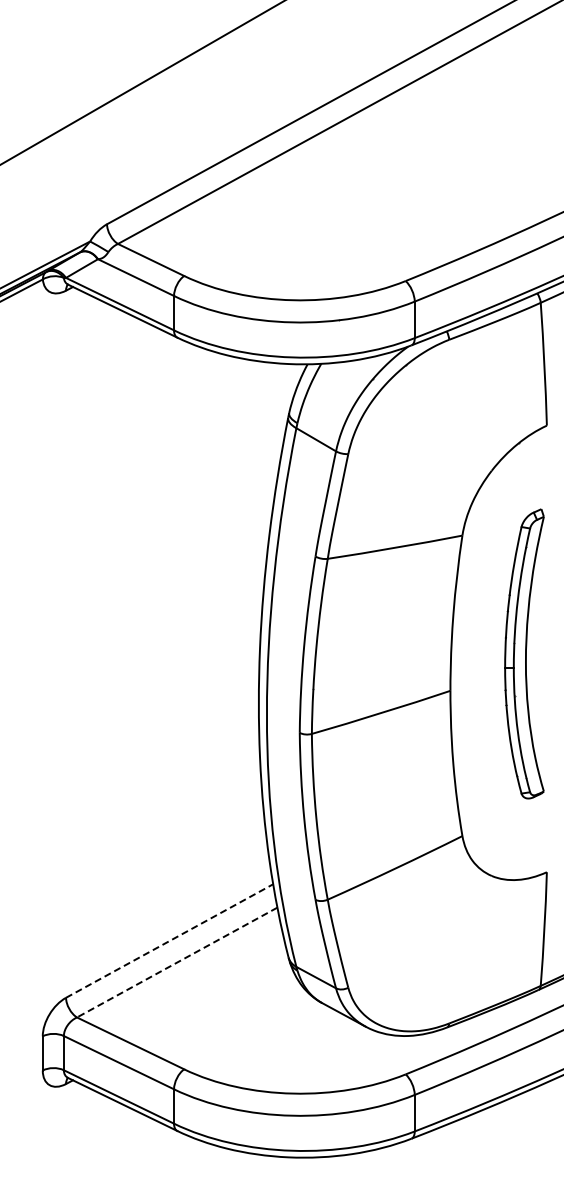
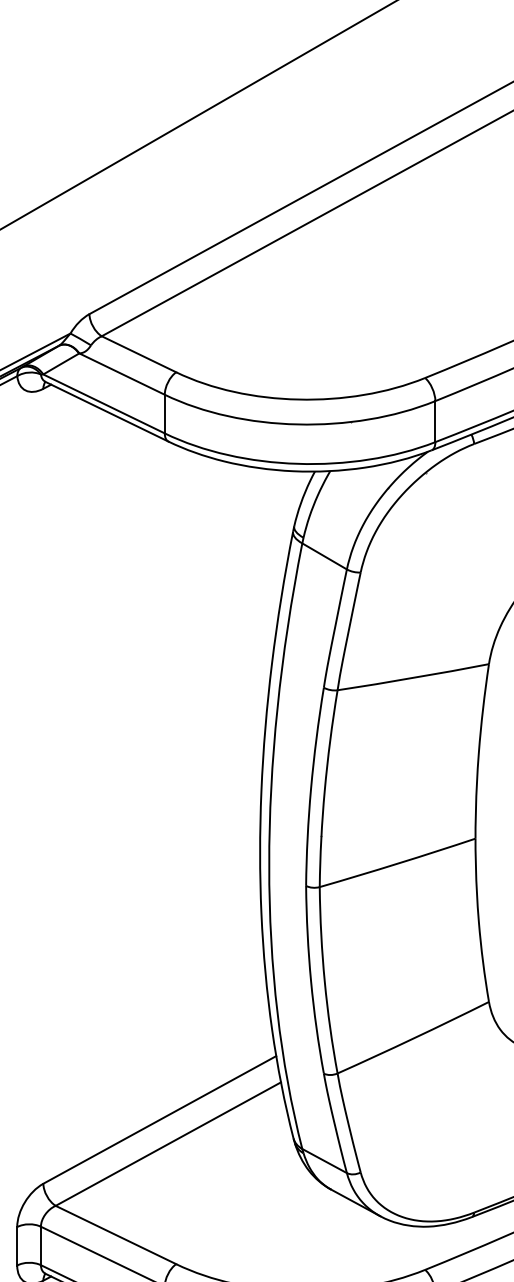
line: (170, 940) -> (160, 1119), dashed -> solid
line: (176, 962) -> (167, 1144), dashed -> solid

